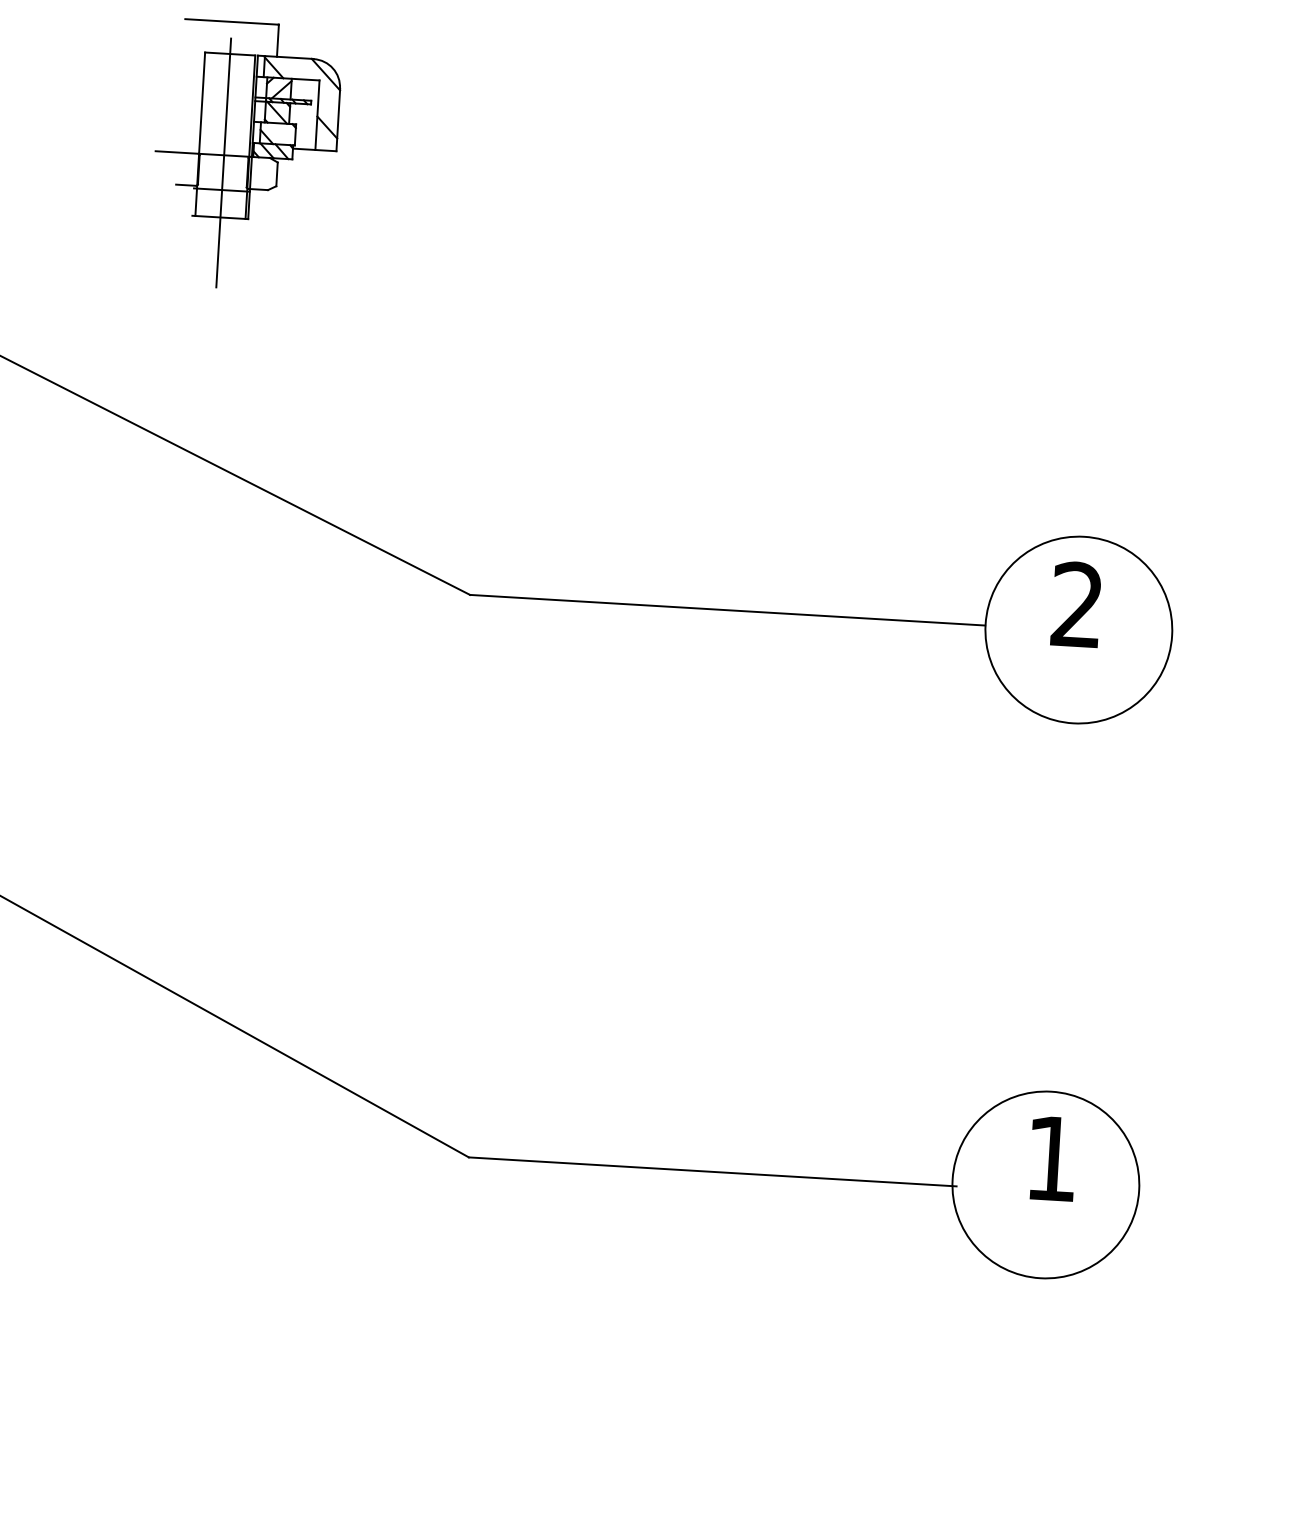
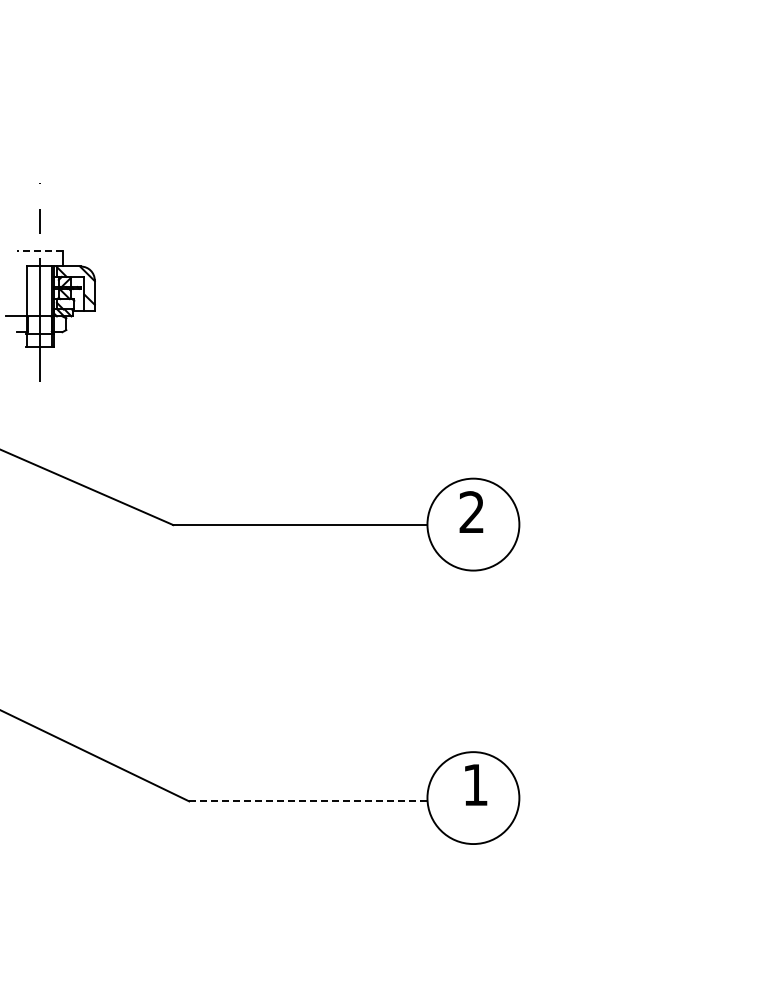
line: (231, 21) -> (39, 250), solid -> dashed
line: (712, 1172) -> (309, 801), solid -> dashed

